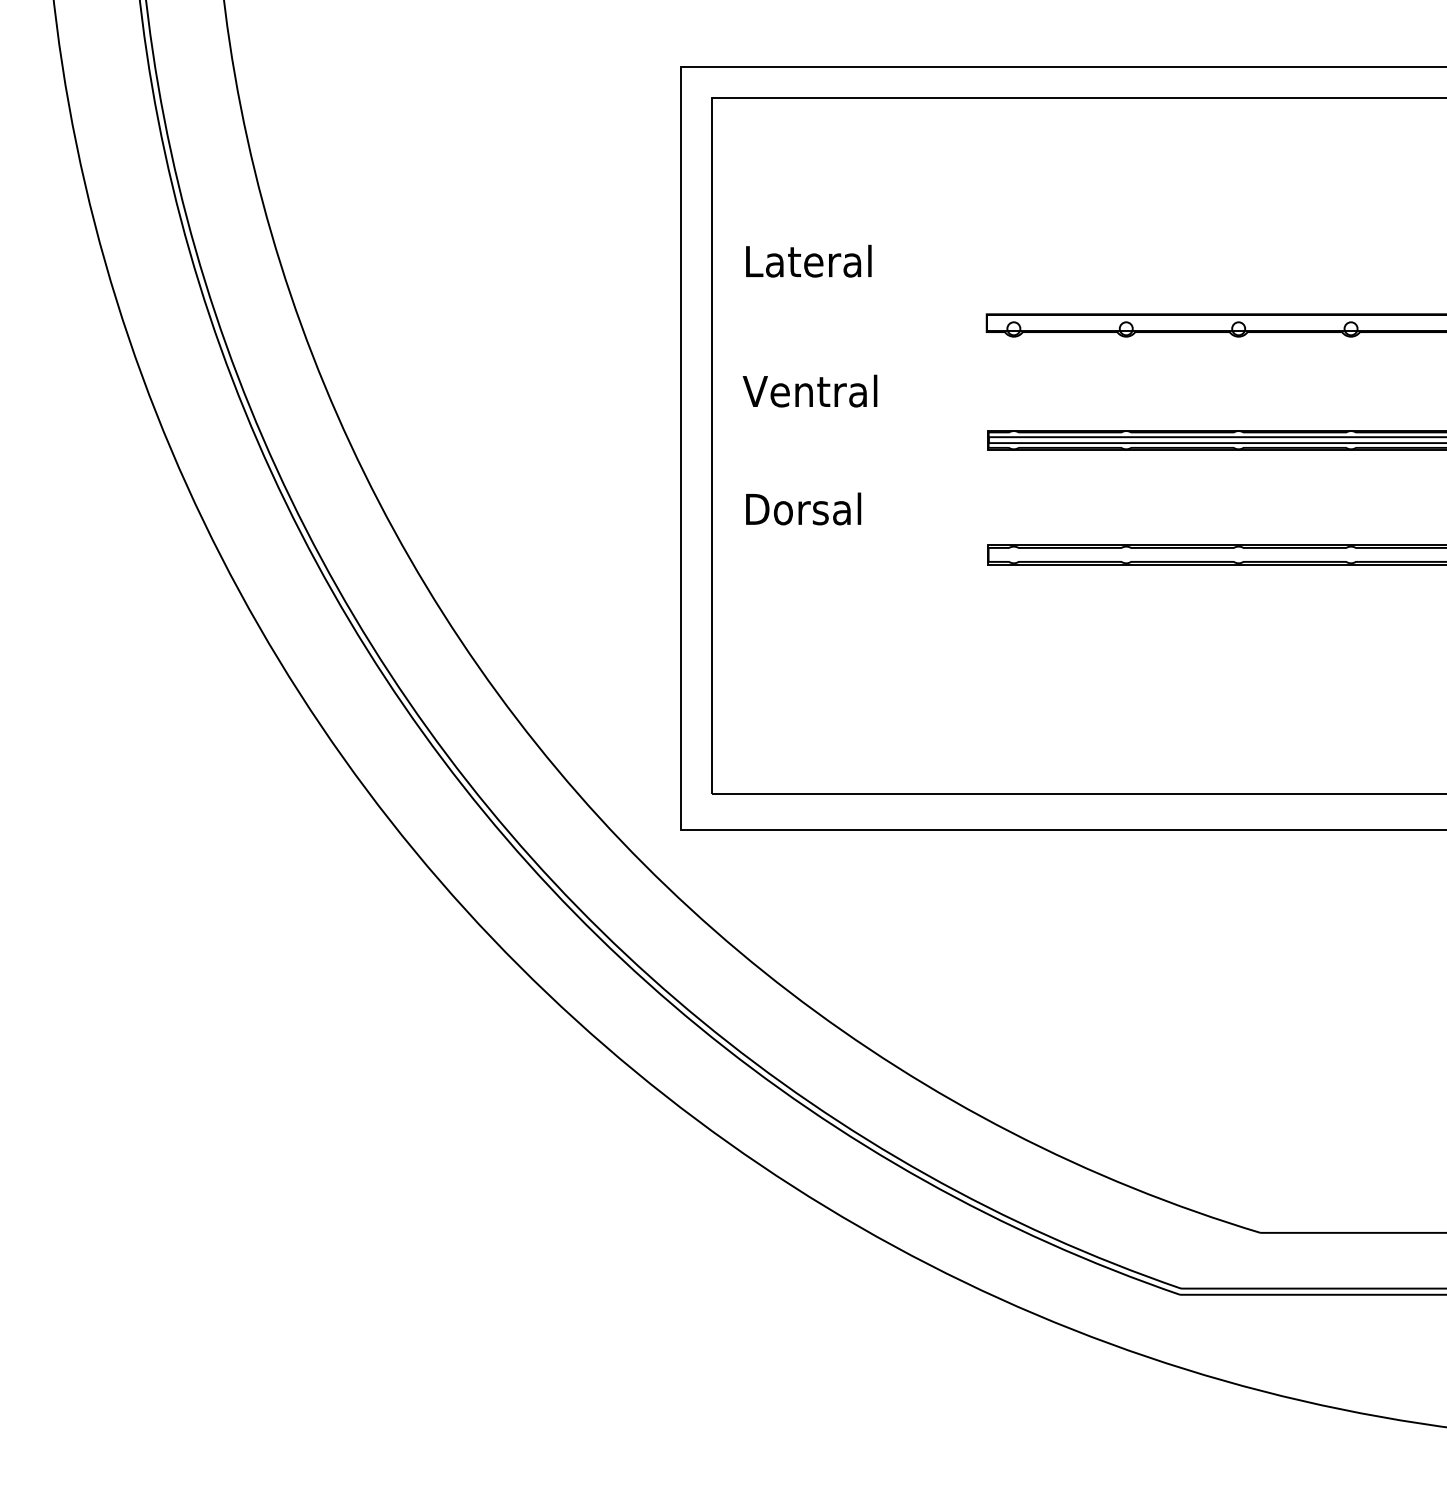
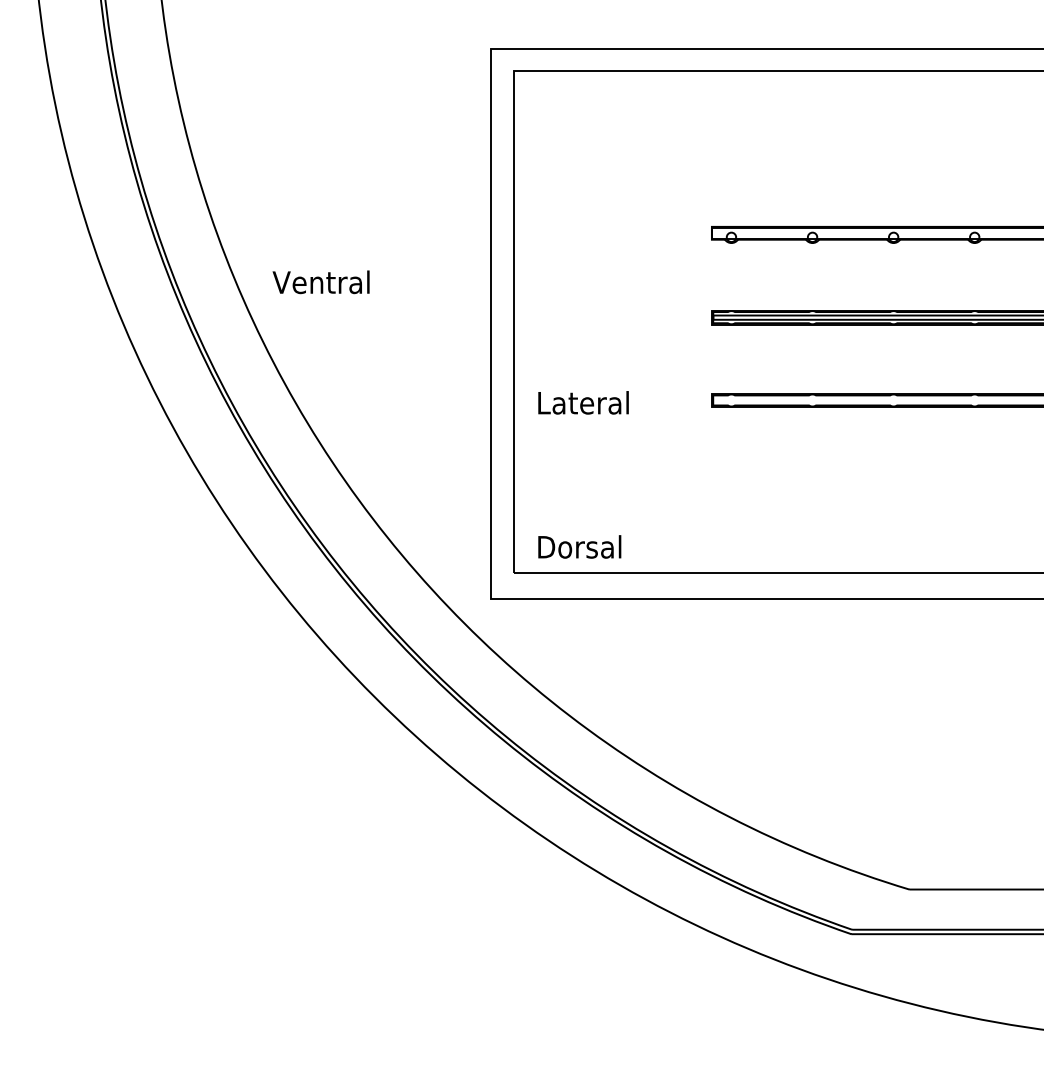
text: (808, 260) -> (583, 402), moved
text: (809, 390) -> (320, 281), moved
text: (803, 508) -> (579, 546), moved

